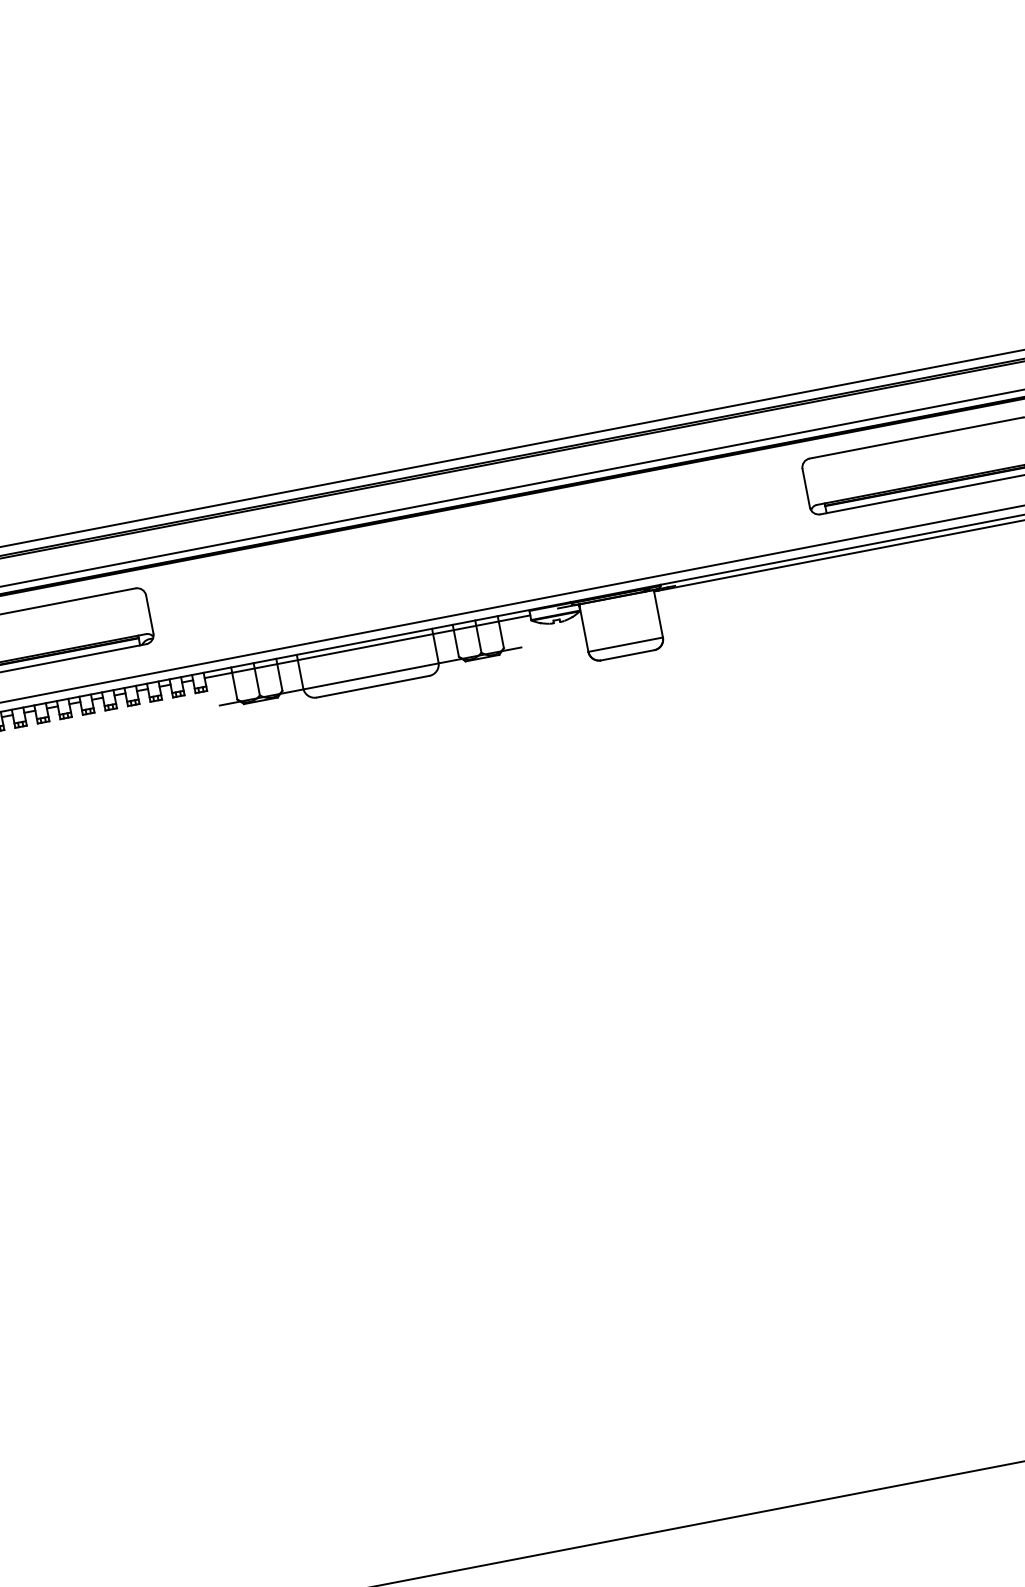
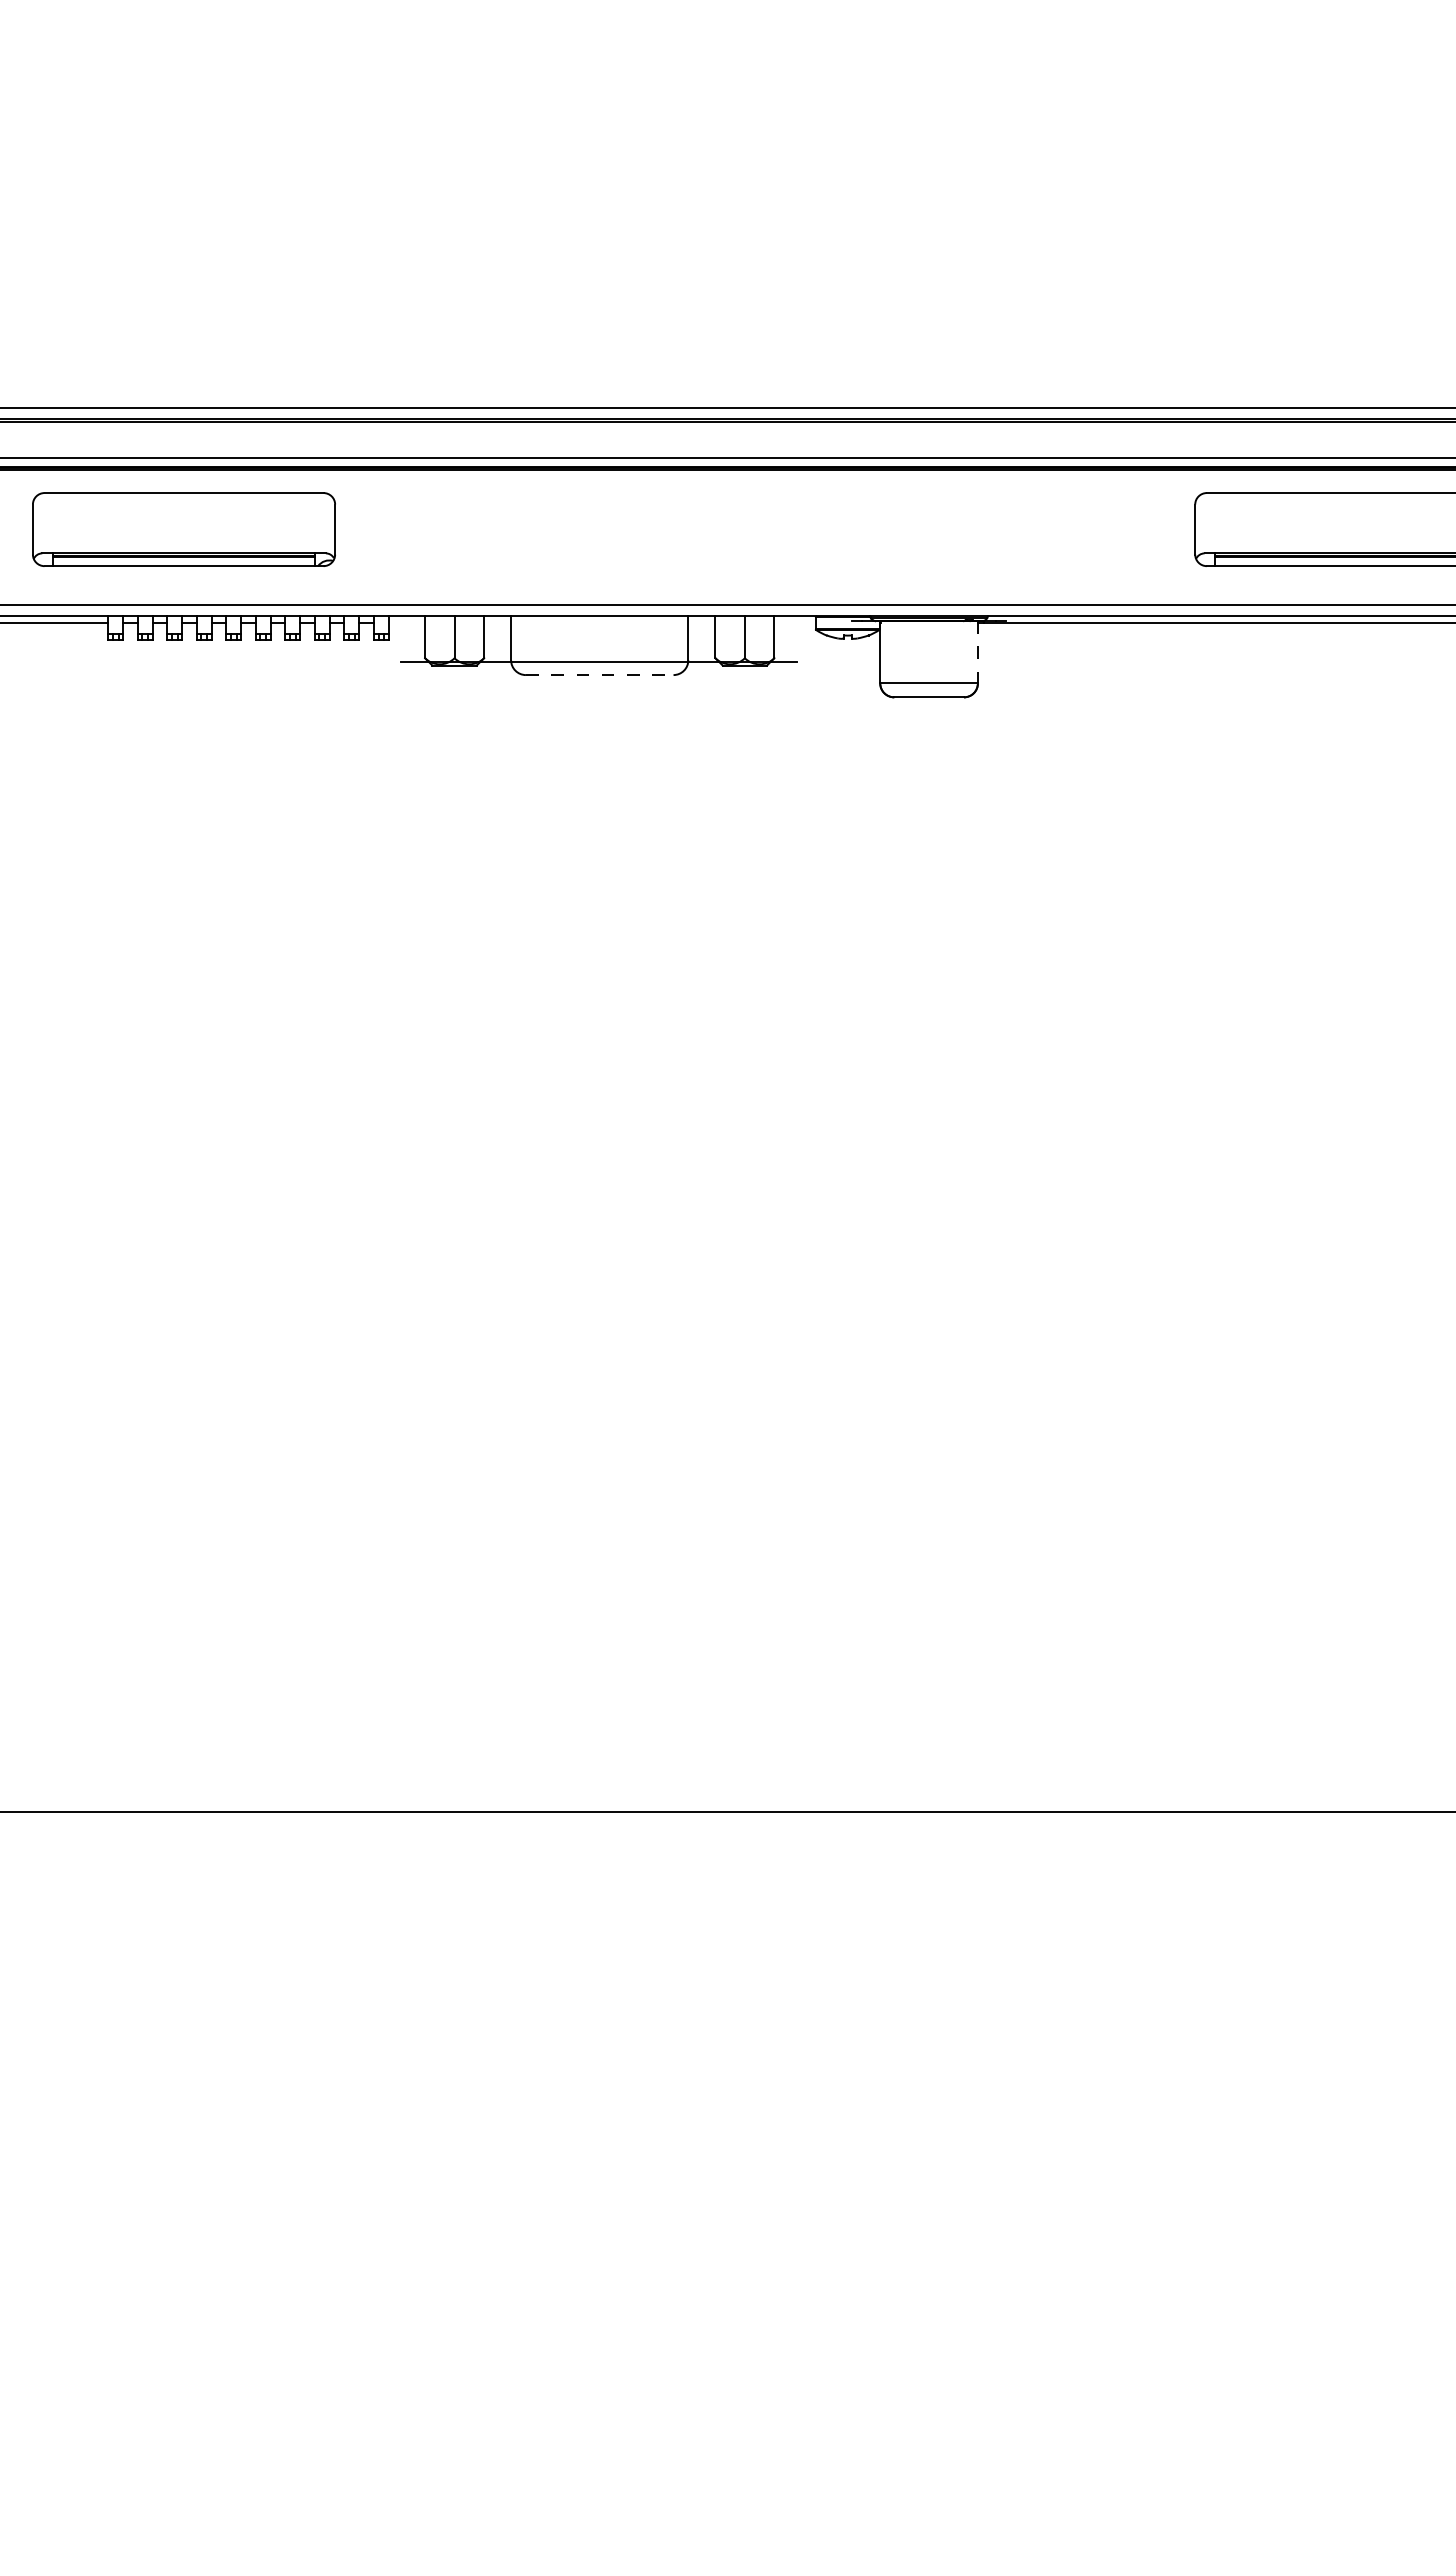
line: (658, 613) -> (977, 652), solid -> dashed
line: (367, 646) -> (602, 623), removed
line: (373, 687) -> (599, 675), solid -> dashed

